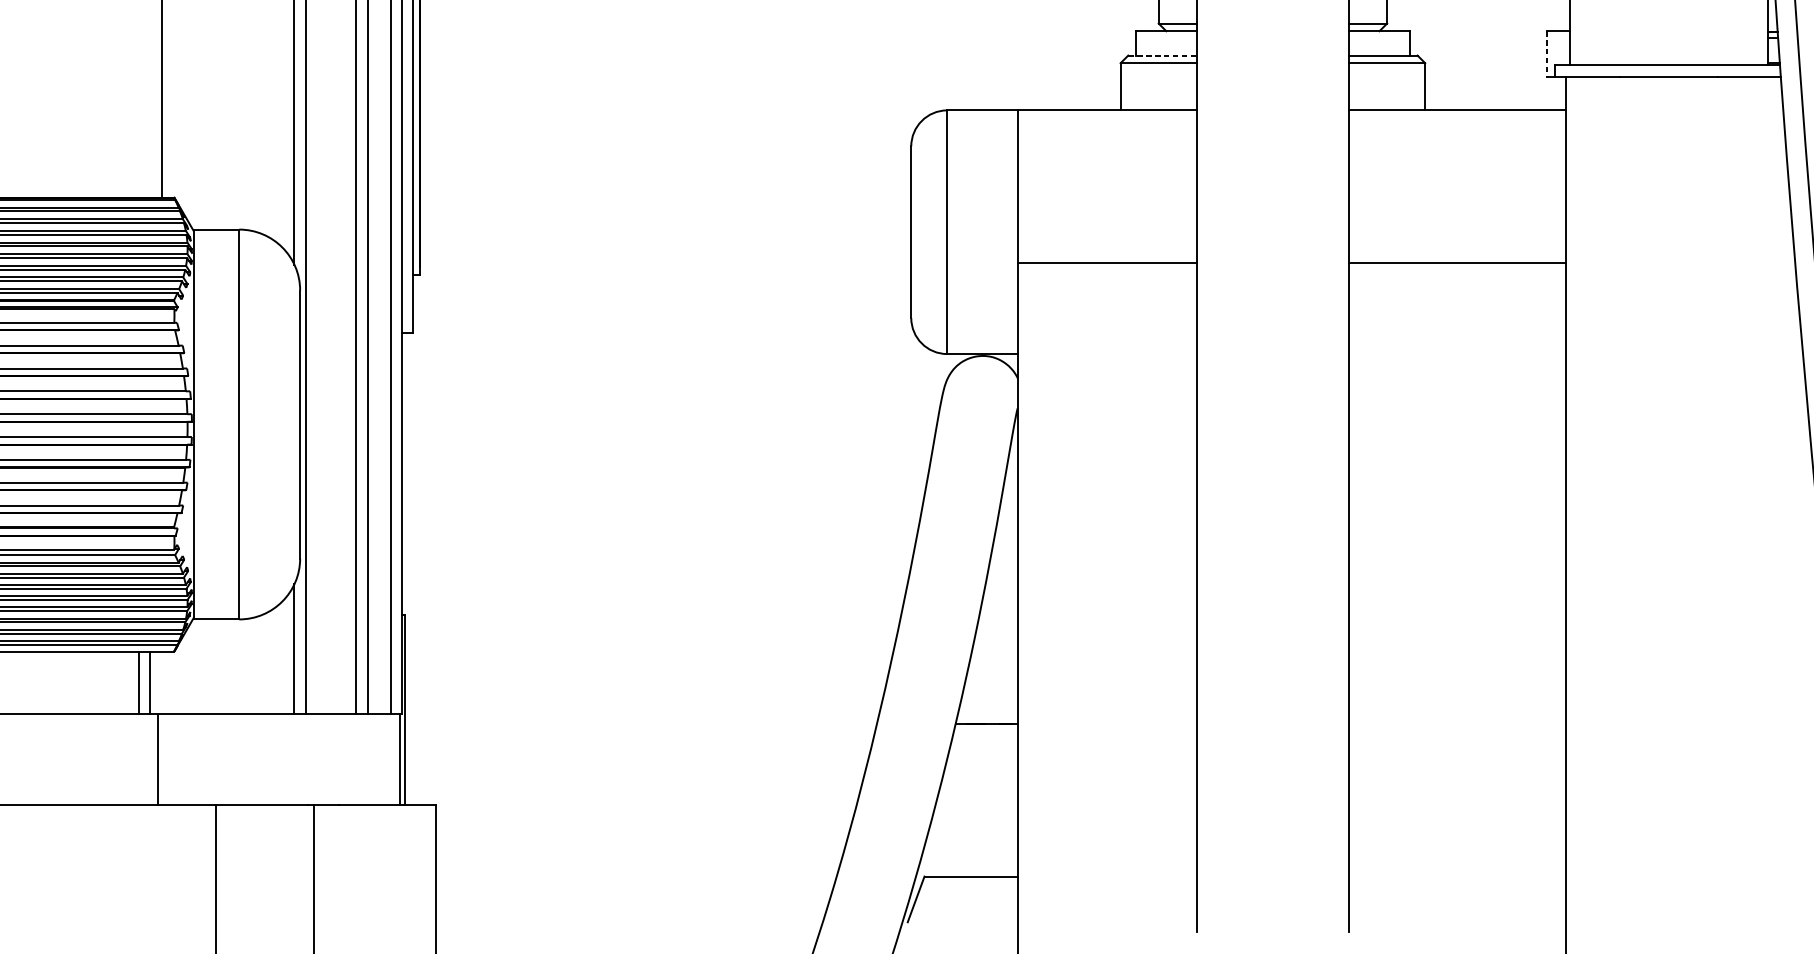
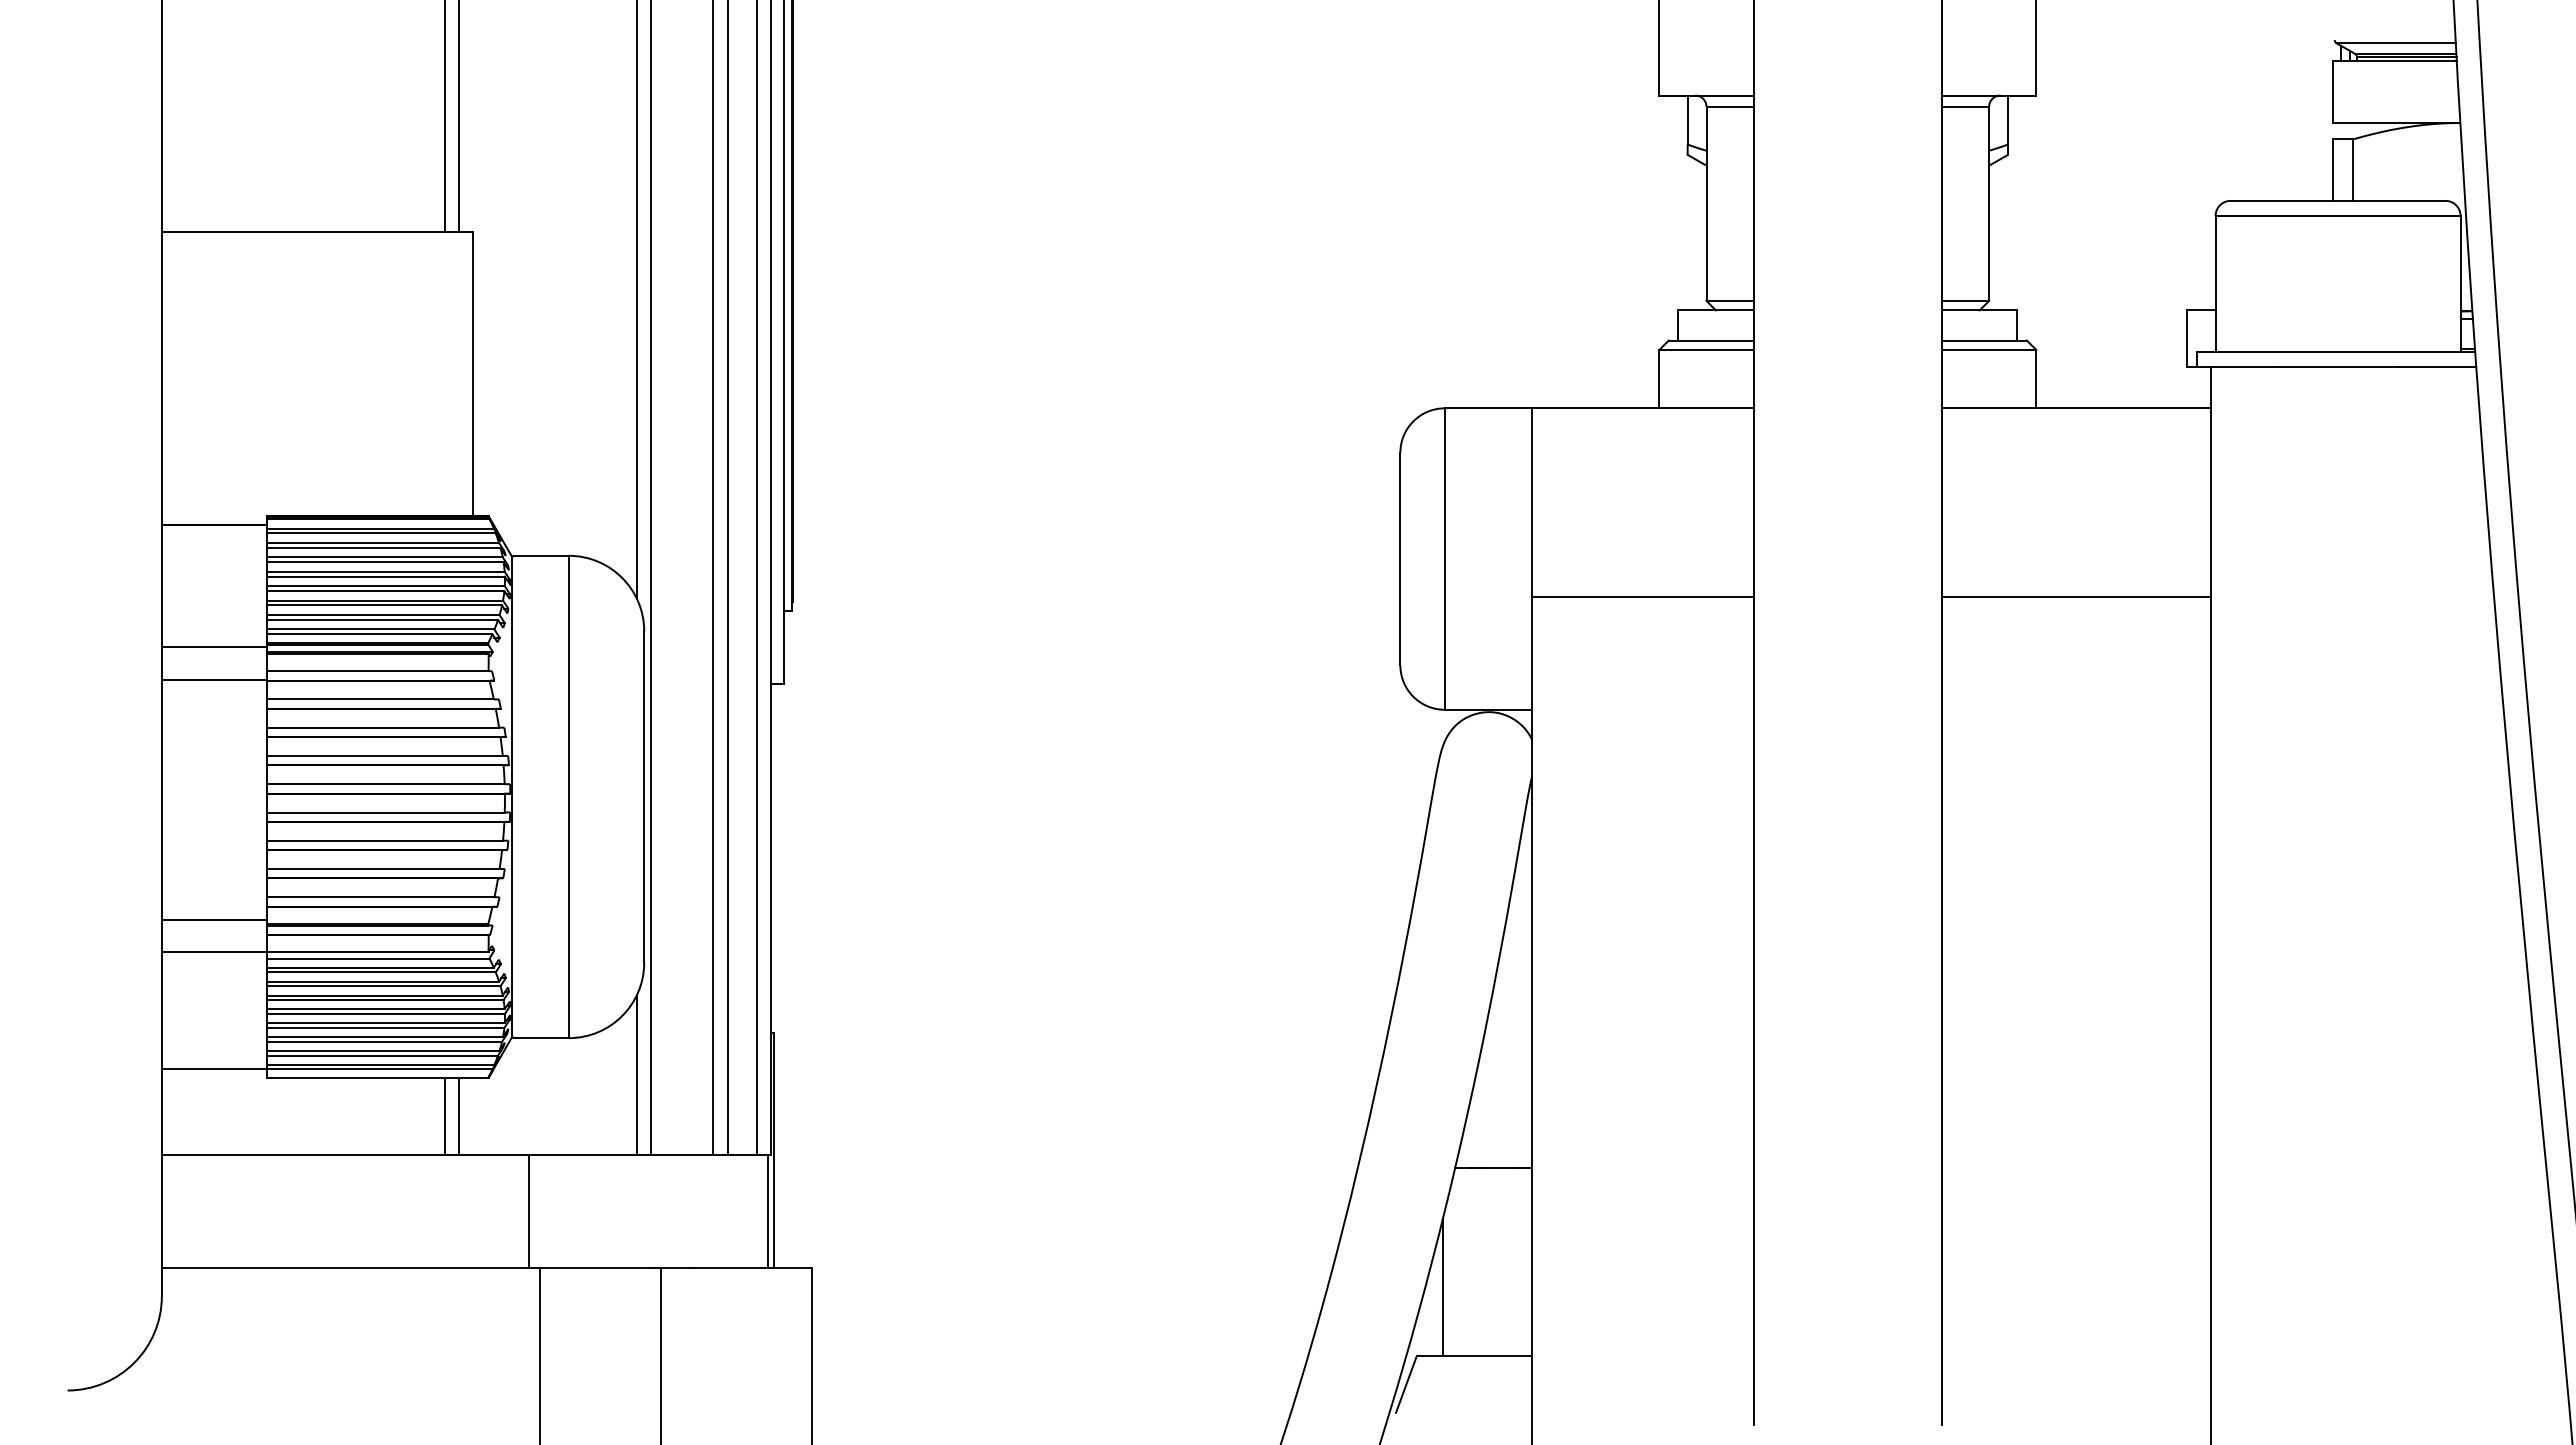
line: (1547, 53) -> (2187, 338), dashed -> solid
line: (1162, 55) -> (1711, 340), dashed -> solid
line: (158, 759) -> (529, 1211), moved
line: (946, 820) -> (1443, 1287), added

